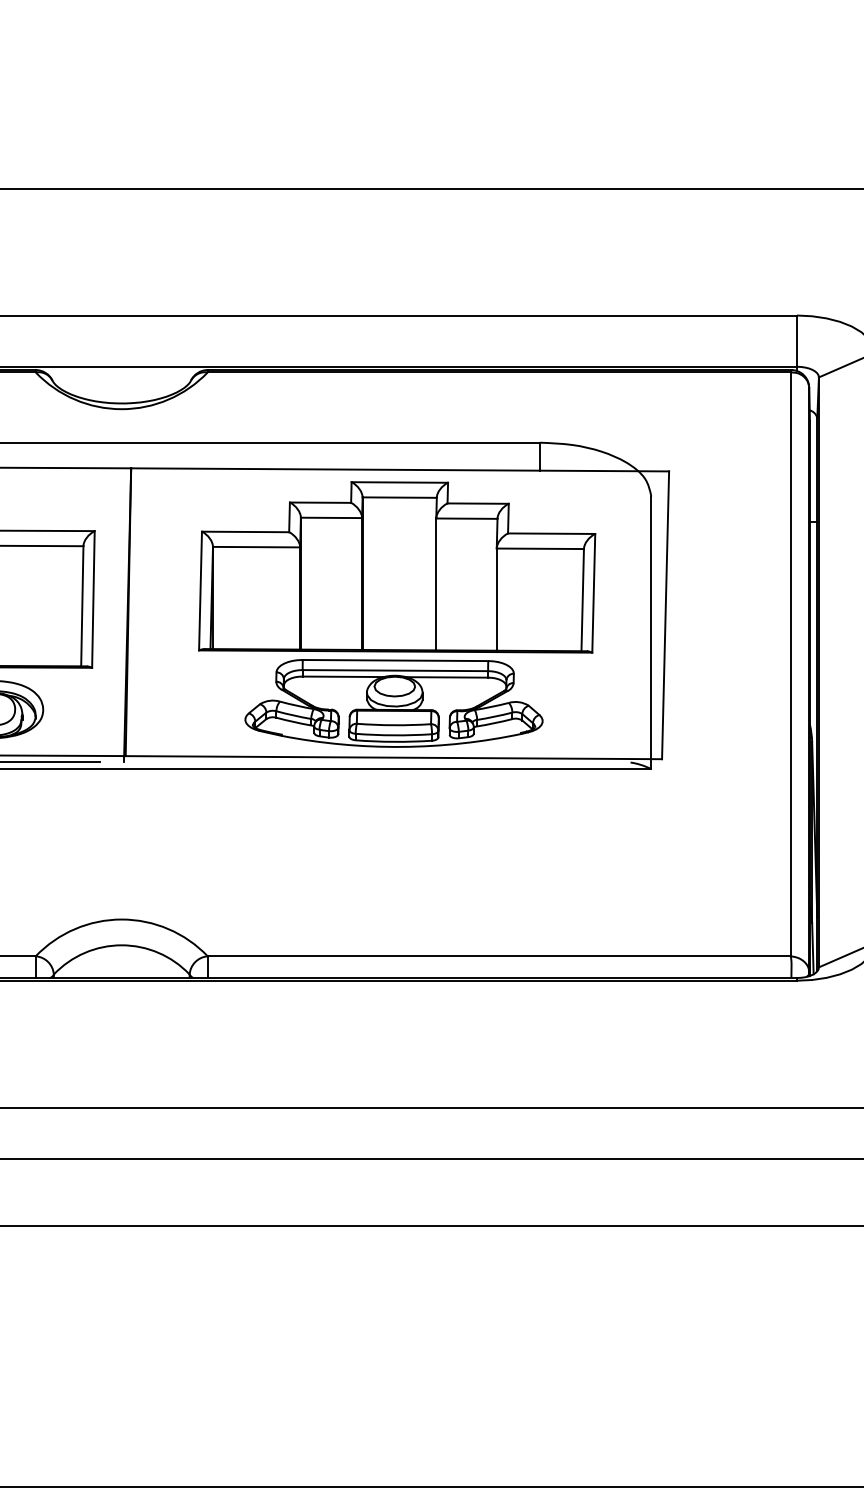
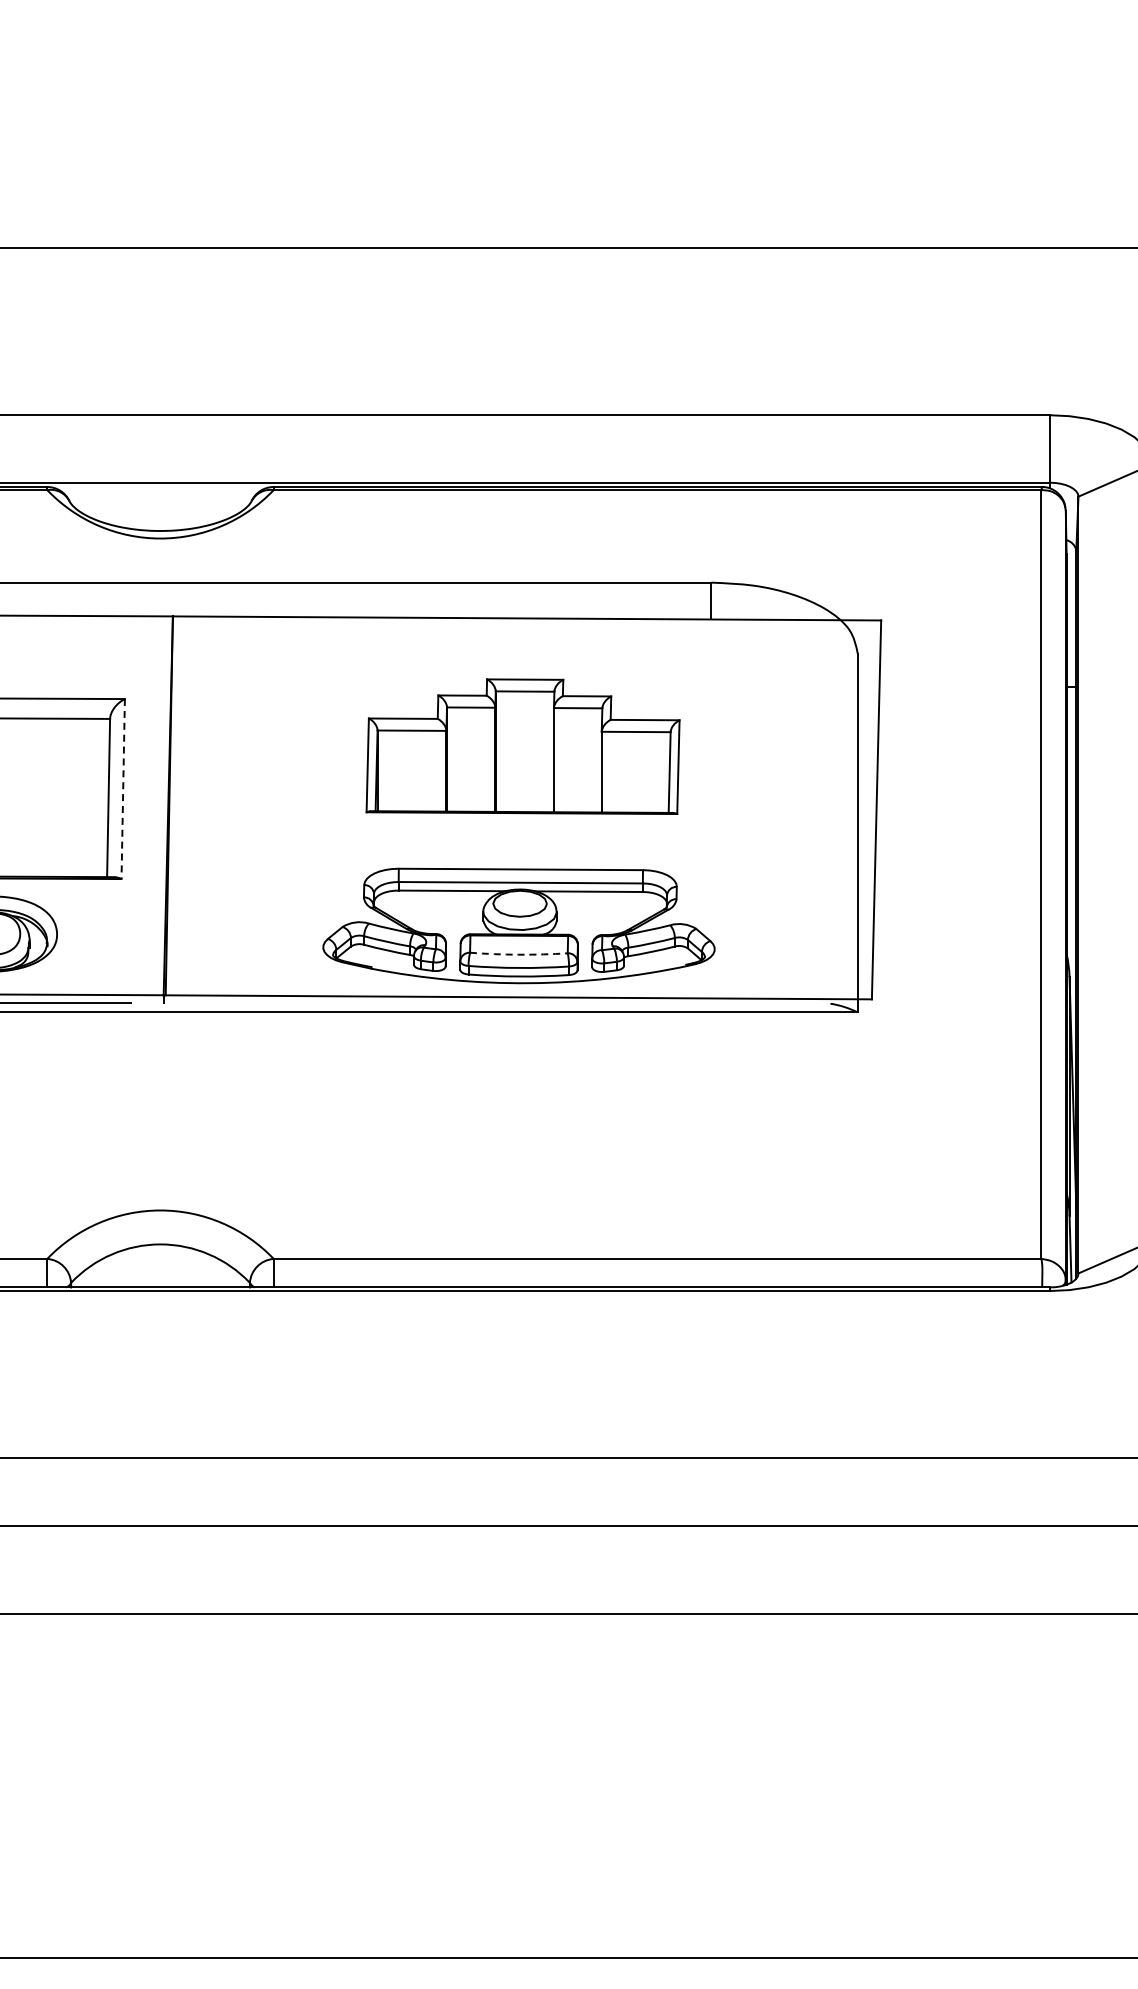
part: (396, 567) -> (522, 746), size x0.6
line: (93, 599) -> (123, 789), solid -> dashed
arc: (393, 725) -> (518, 954), solid -> dashed

